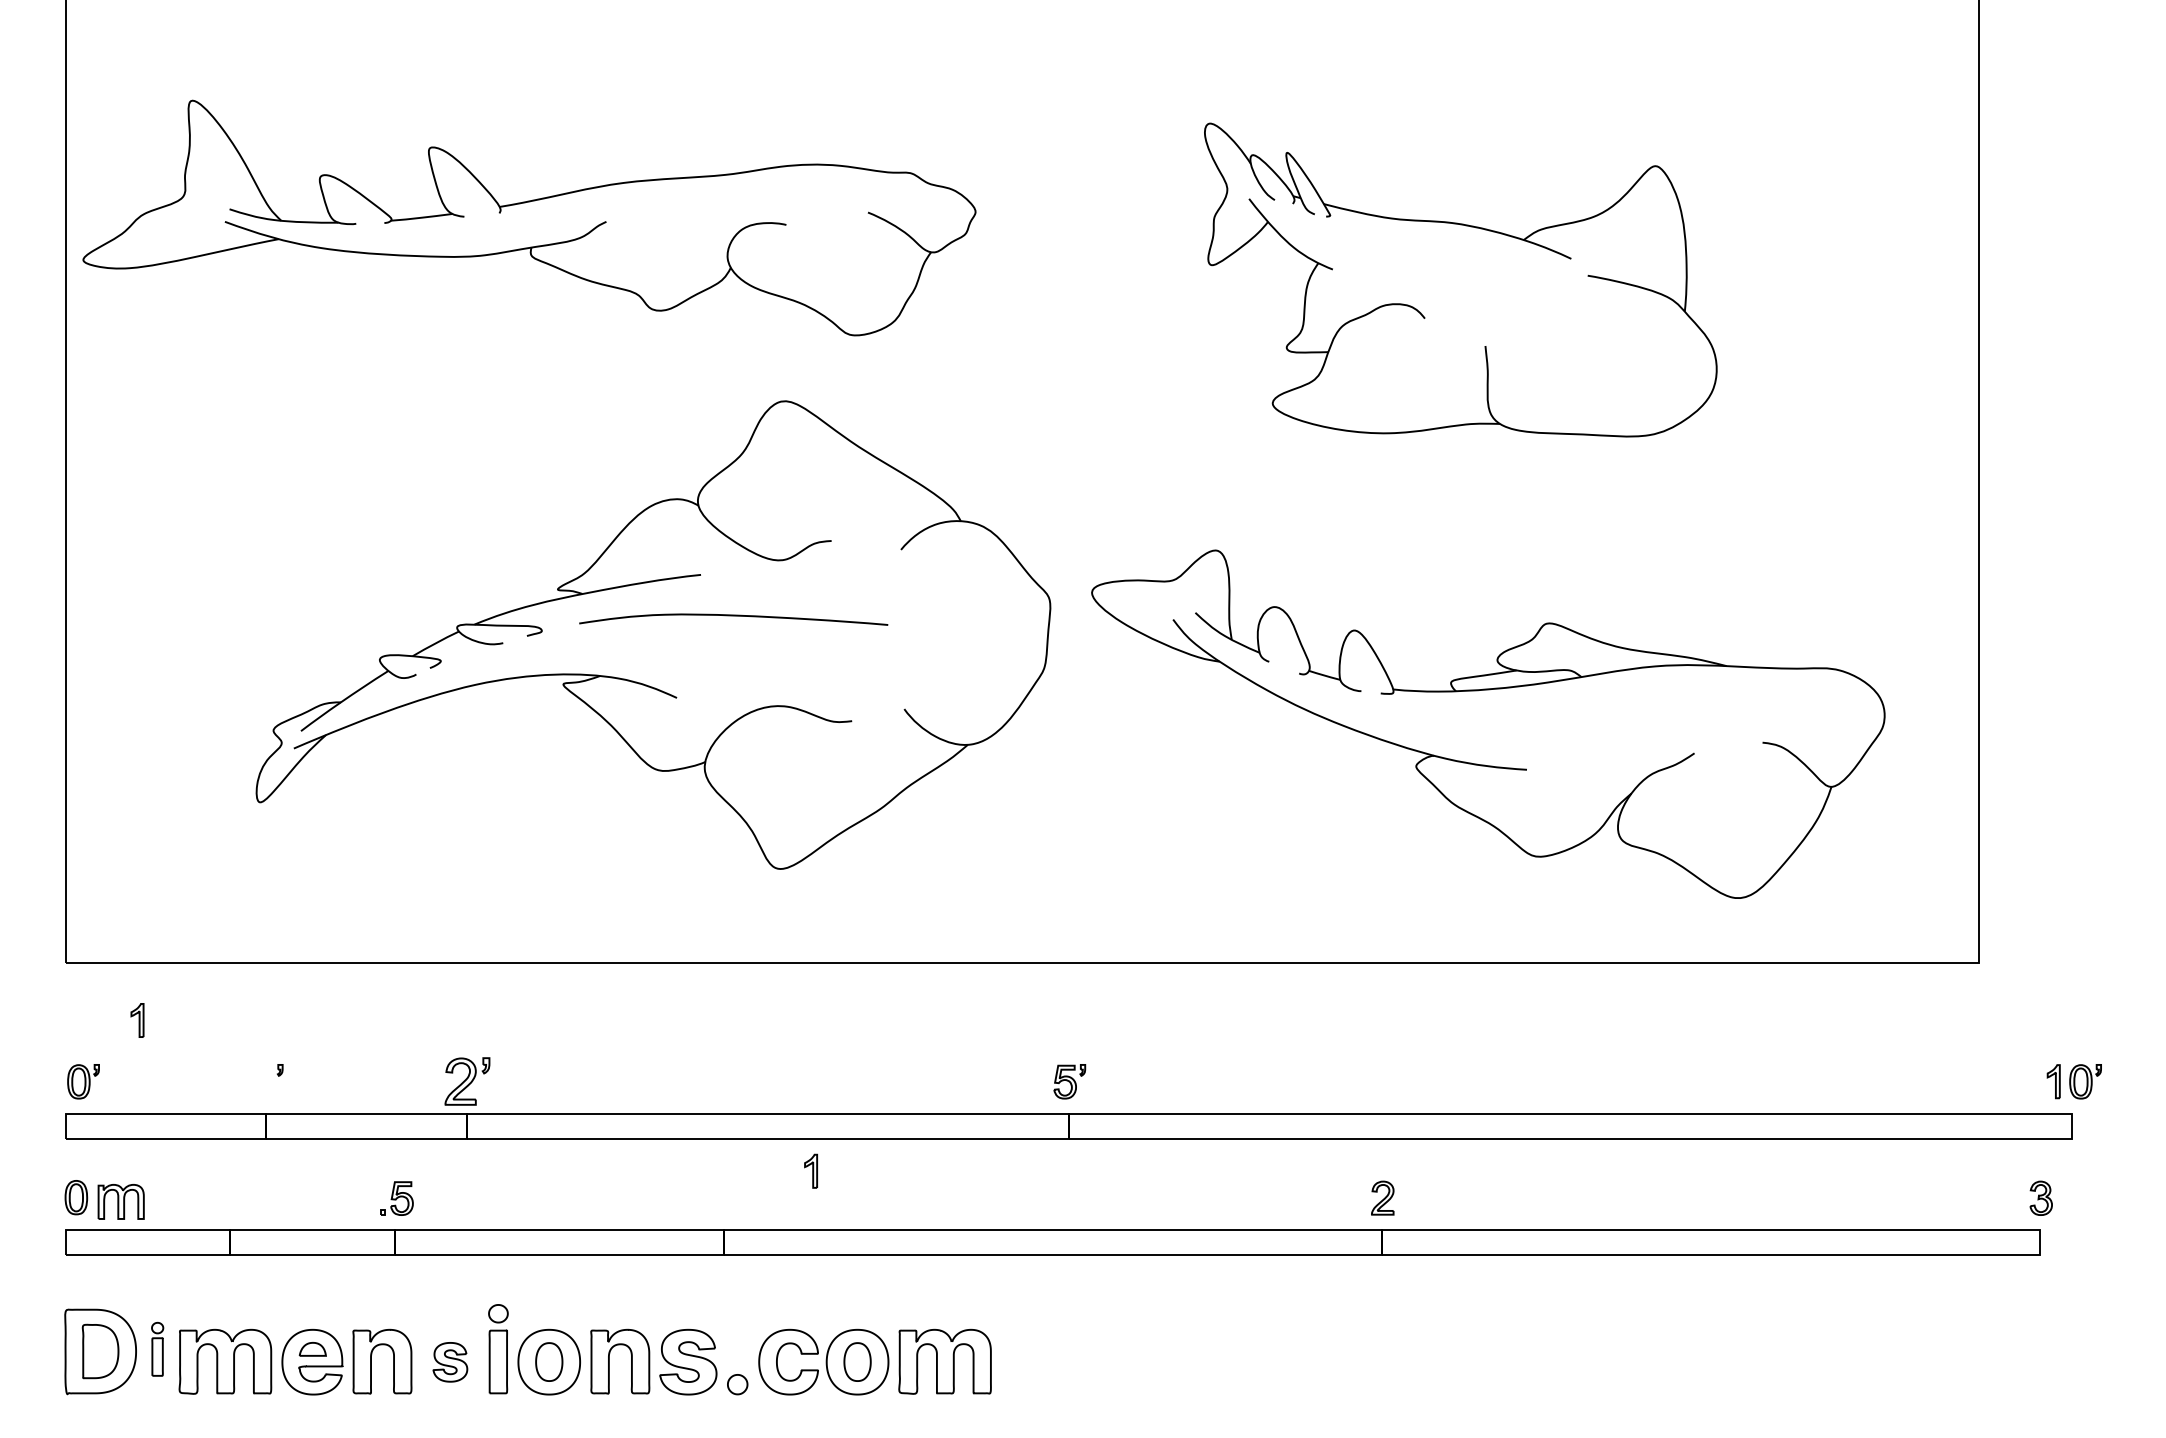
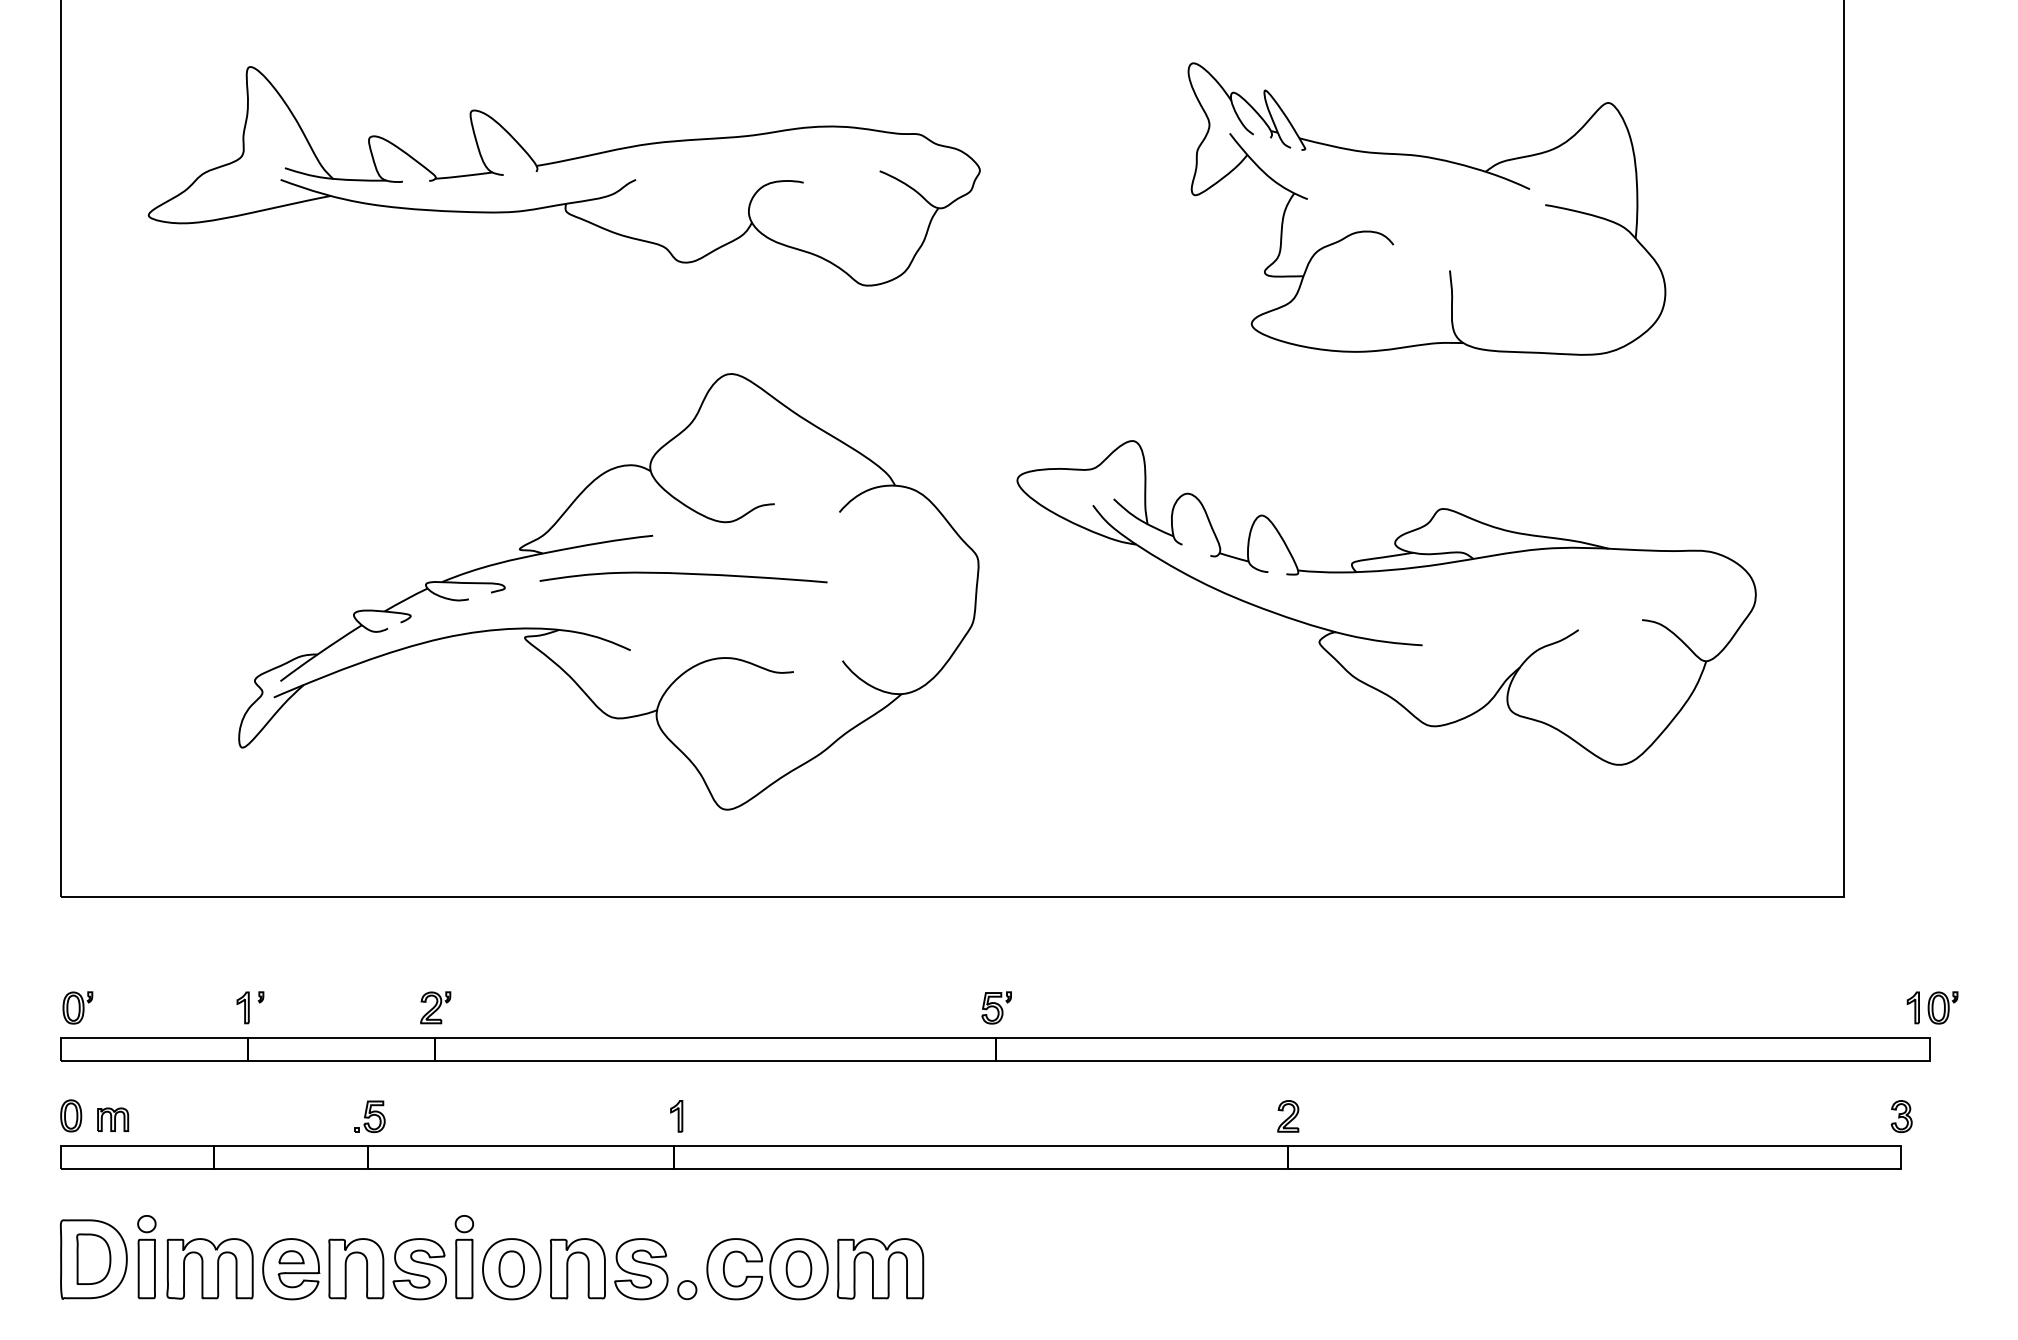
part: (528, 218) -> (563, 176), moved
part: (1460, 279) -> (1426, 208), moved
part: (1488, 723) -> (1386, 602), moved
part: (136, 1020) -> (242, 1007), moved
part: (467, 1081) -> (435, 1007), size x0.71
part: (810, 1171) -> (676, 1116), moved
part: (121, 1201) -> (113, 1119), size x0.71
part: (157, 1349) -> (146, 1257), size x1.67
part: (450, 1362) -> (419, 1269), size x1.67

